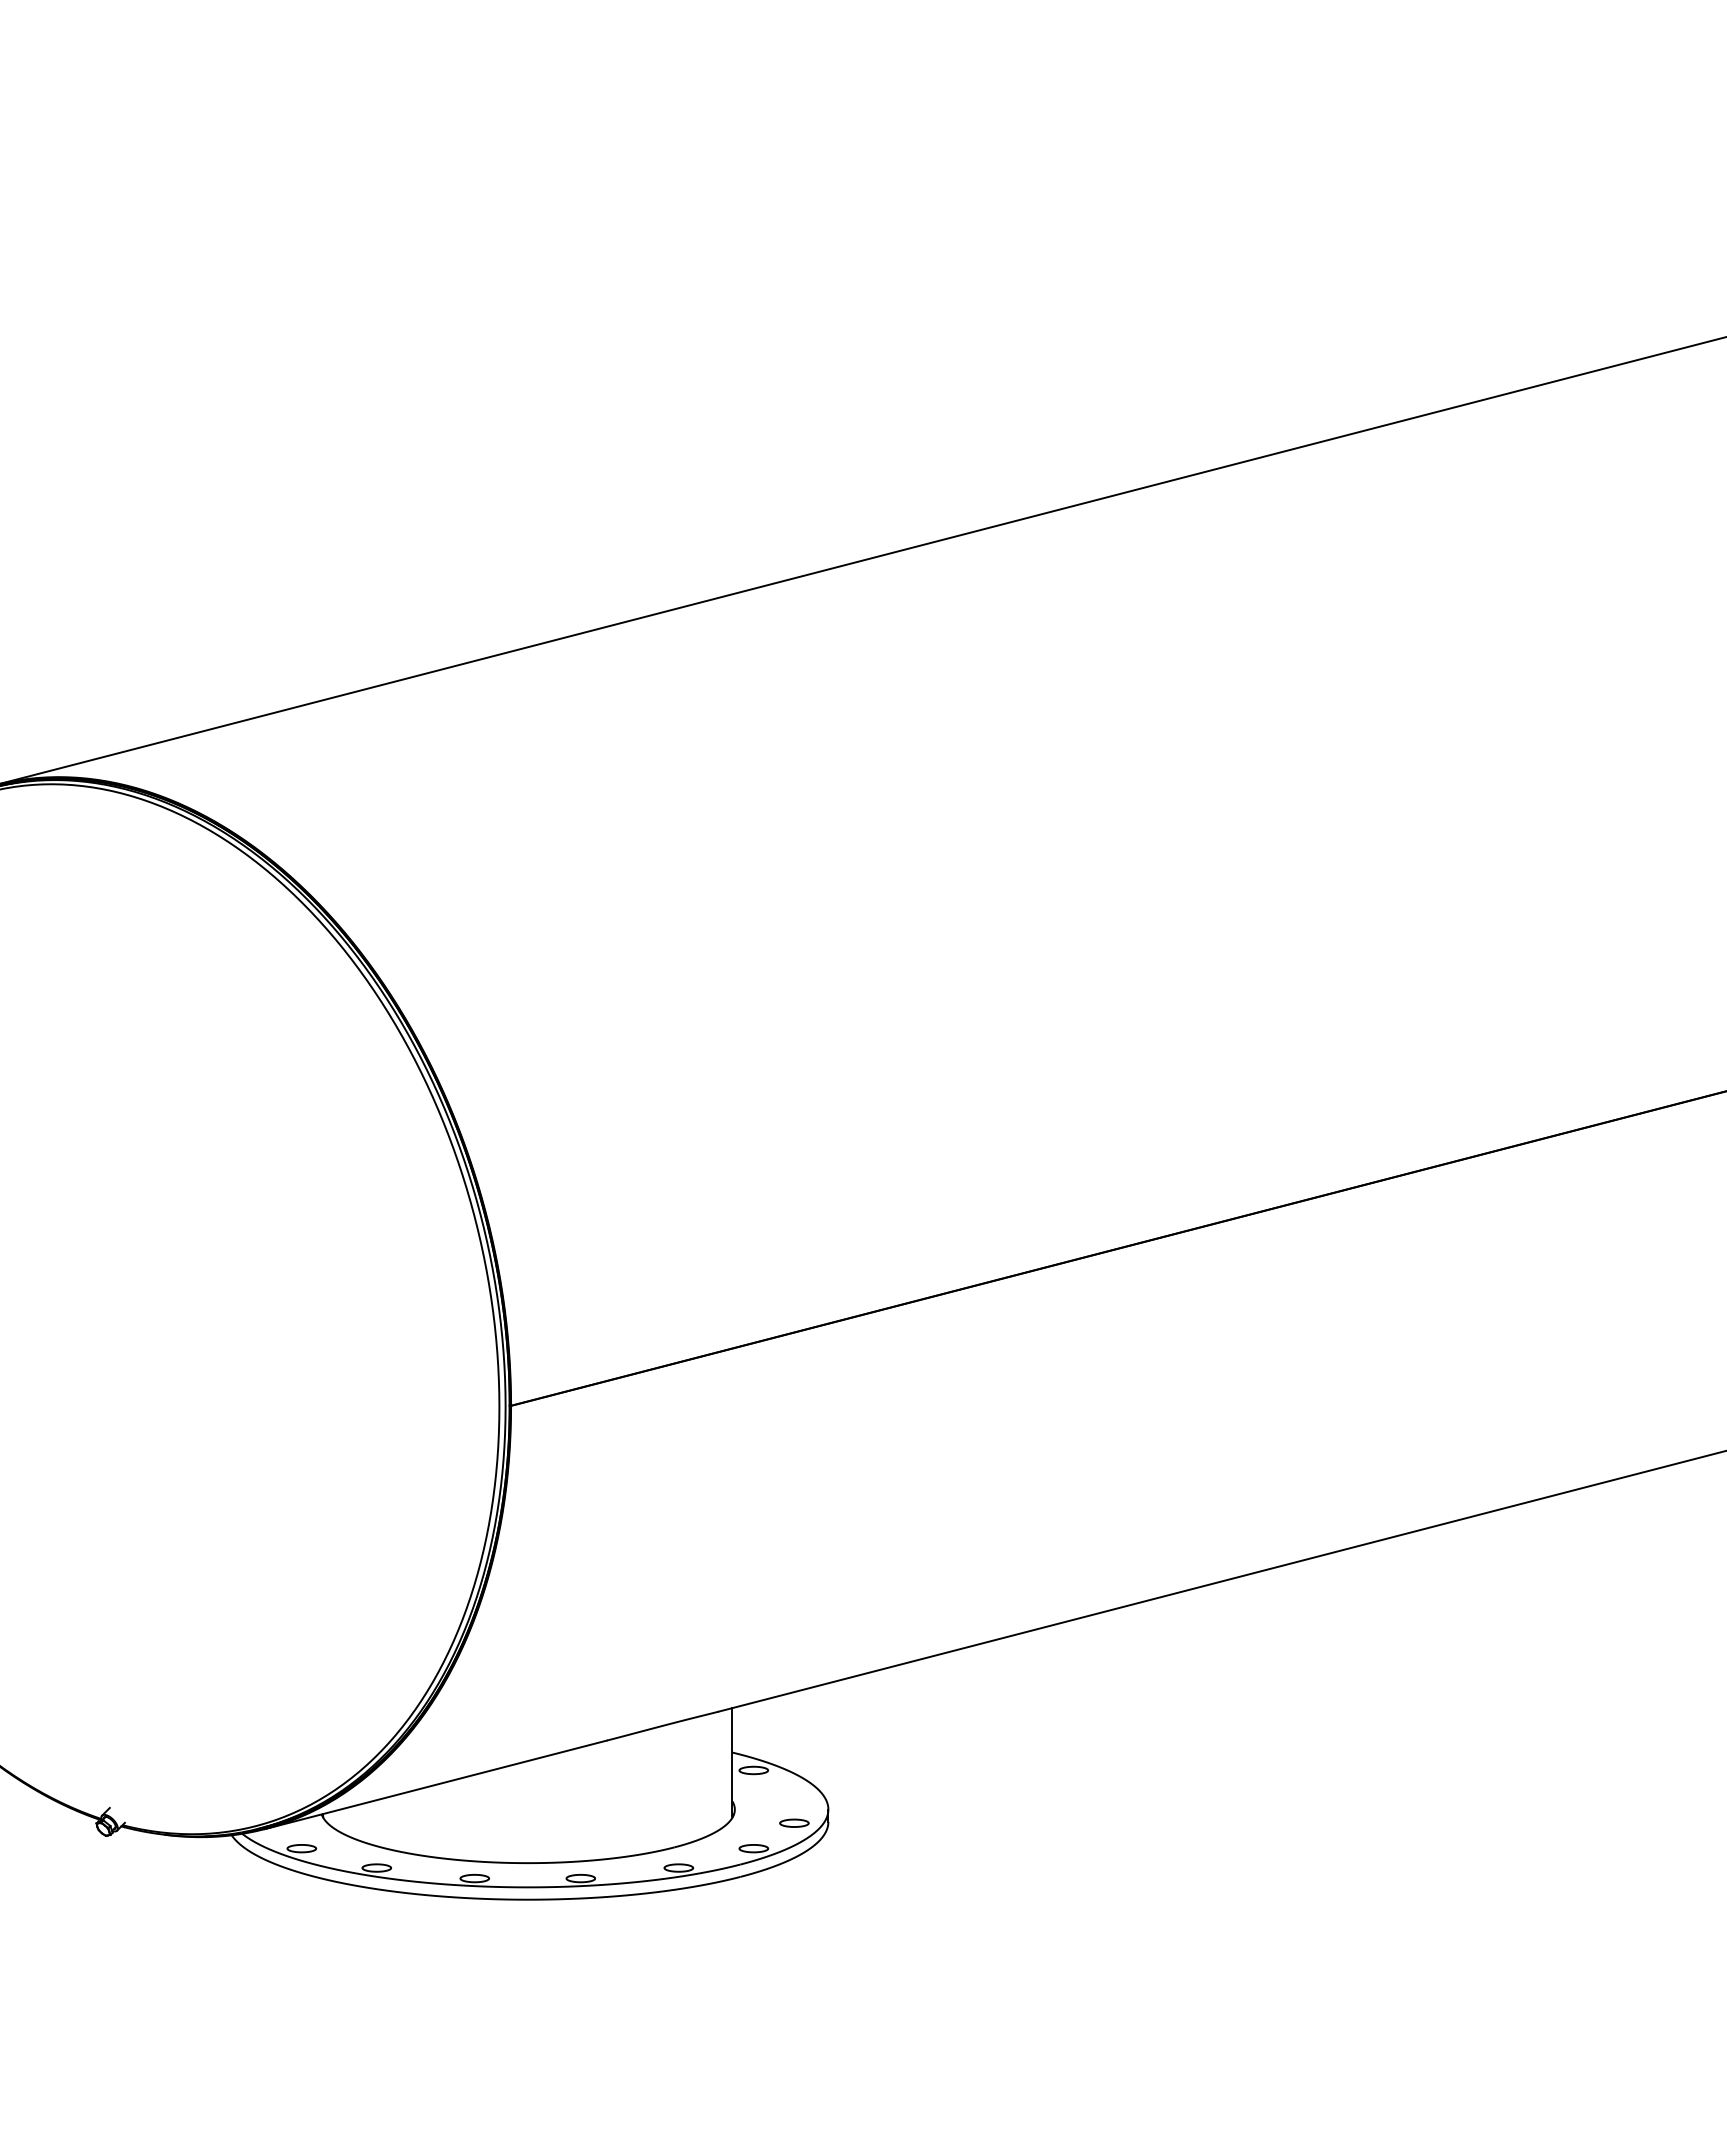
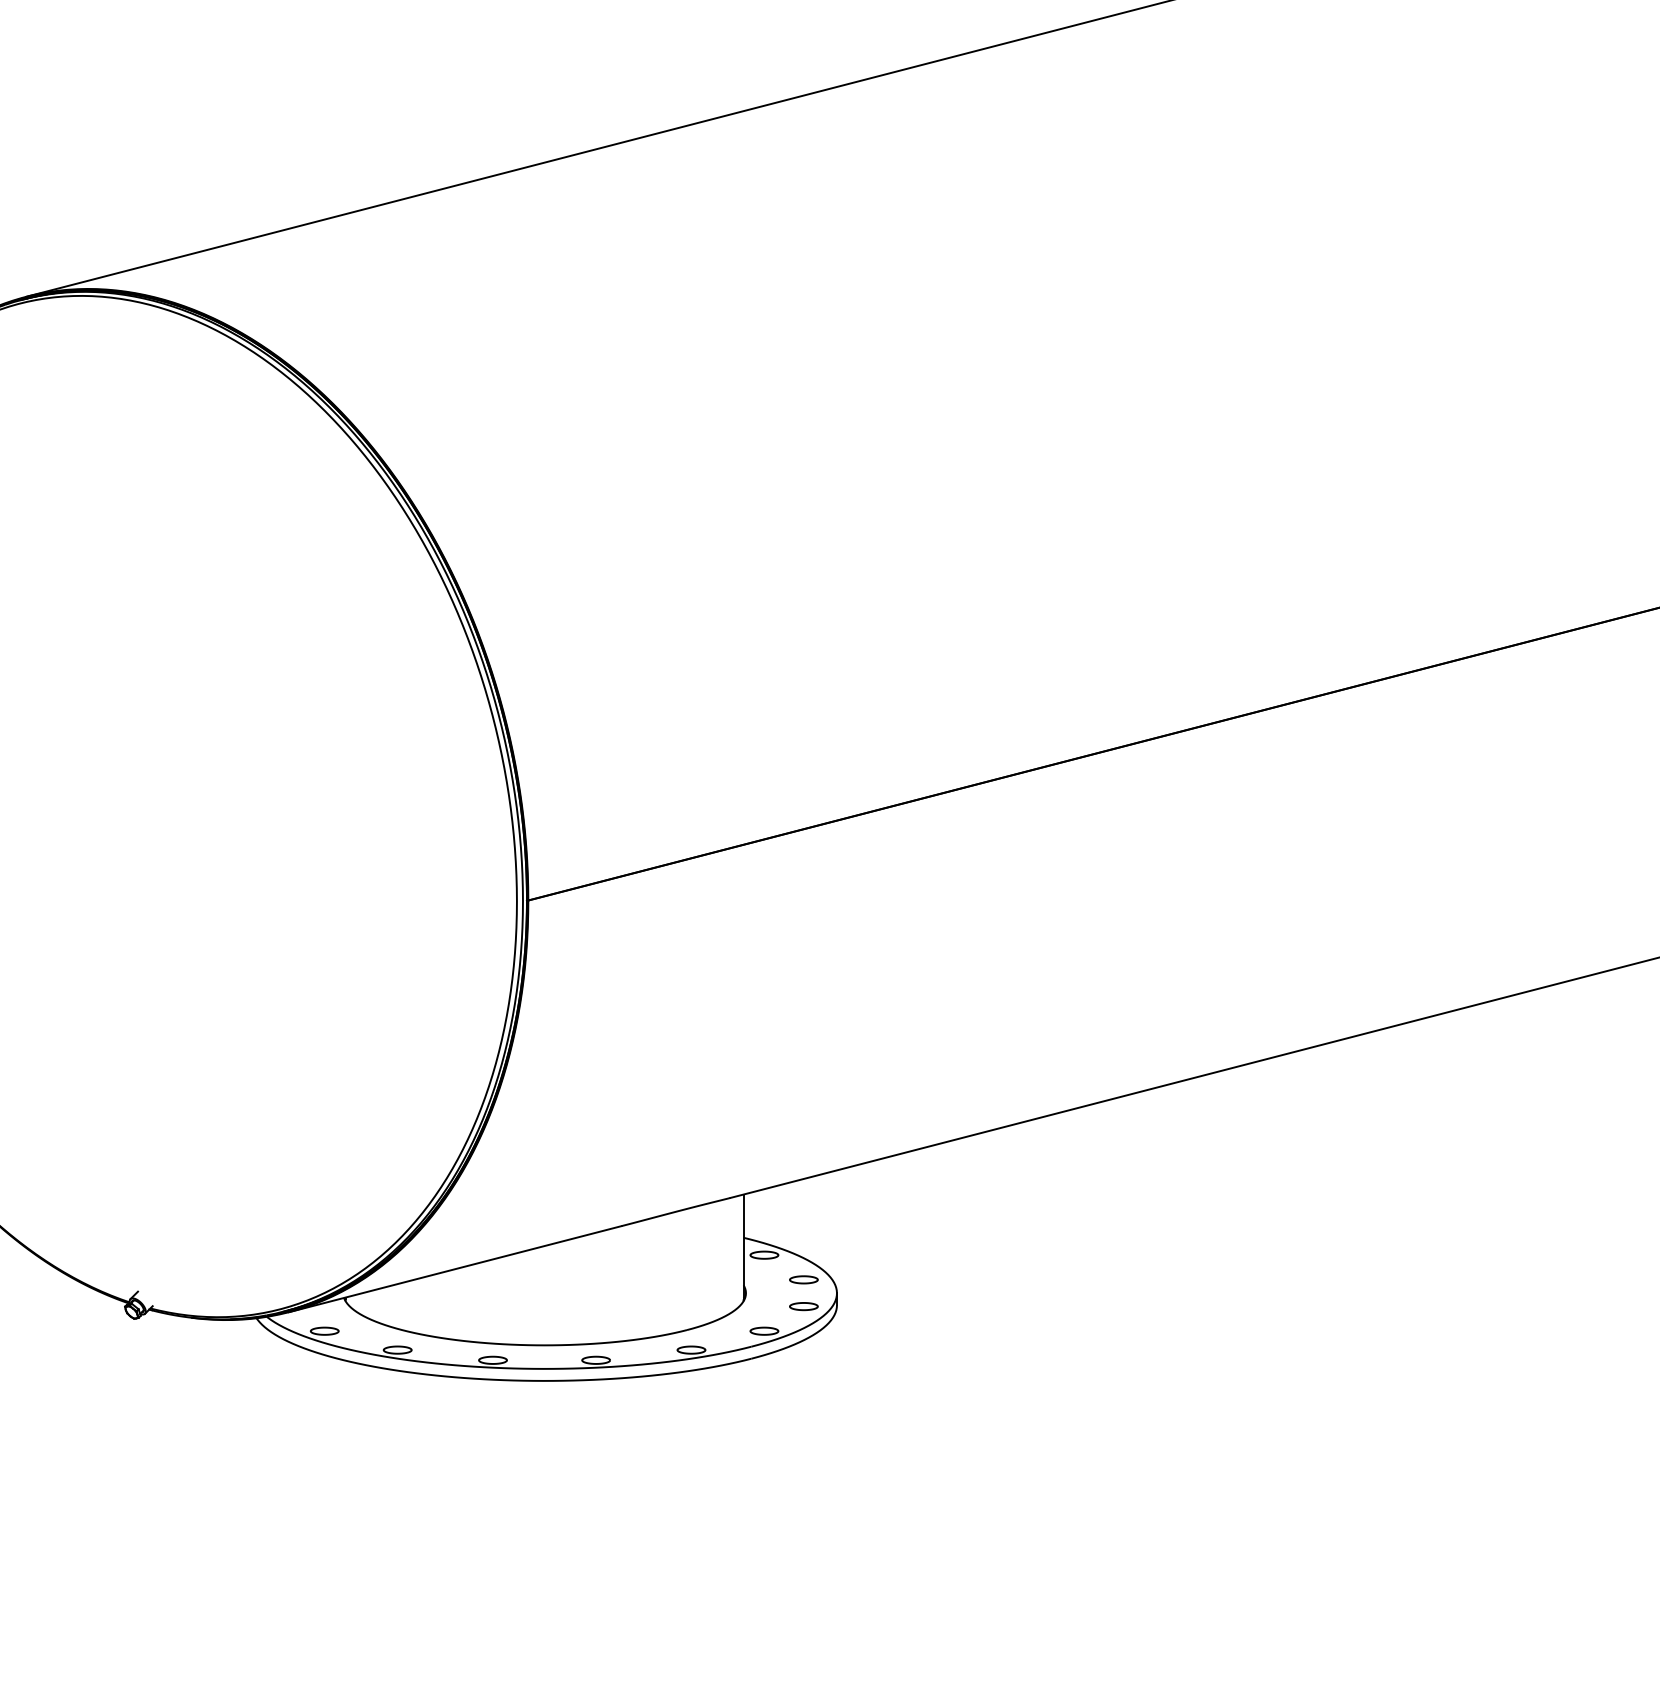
part: (794, 1795) -> (803, 1279), added

